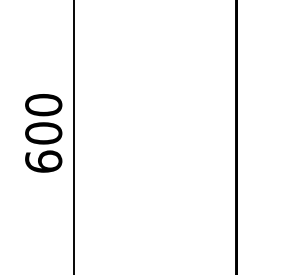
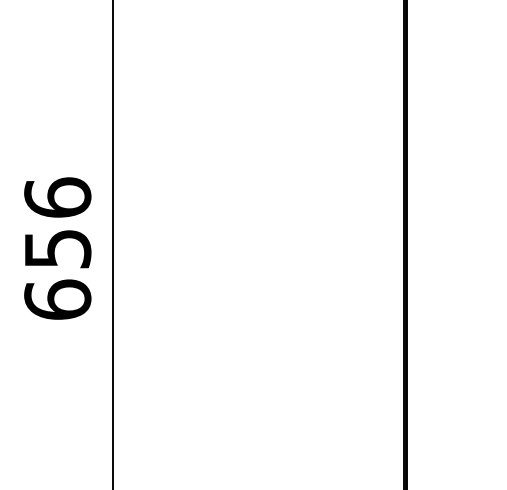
text: (43, 118) -> (57, 221), 600 -> 656

